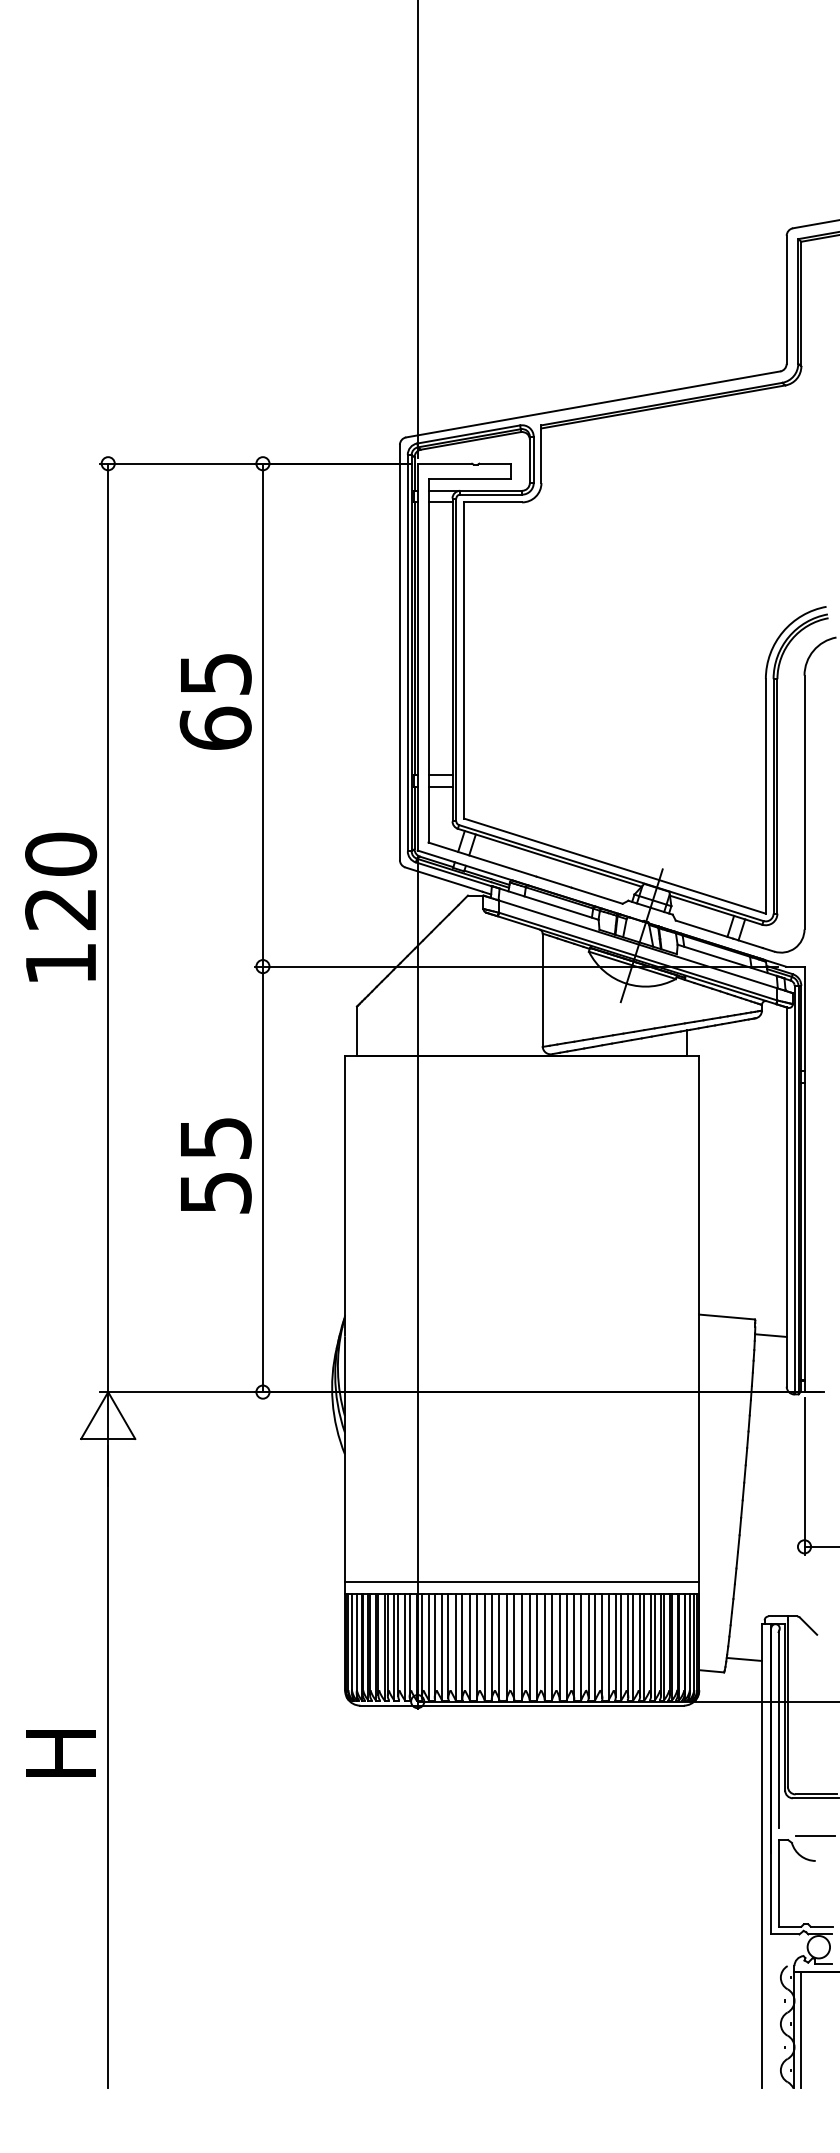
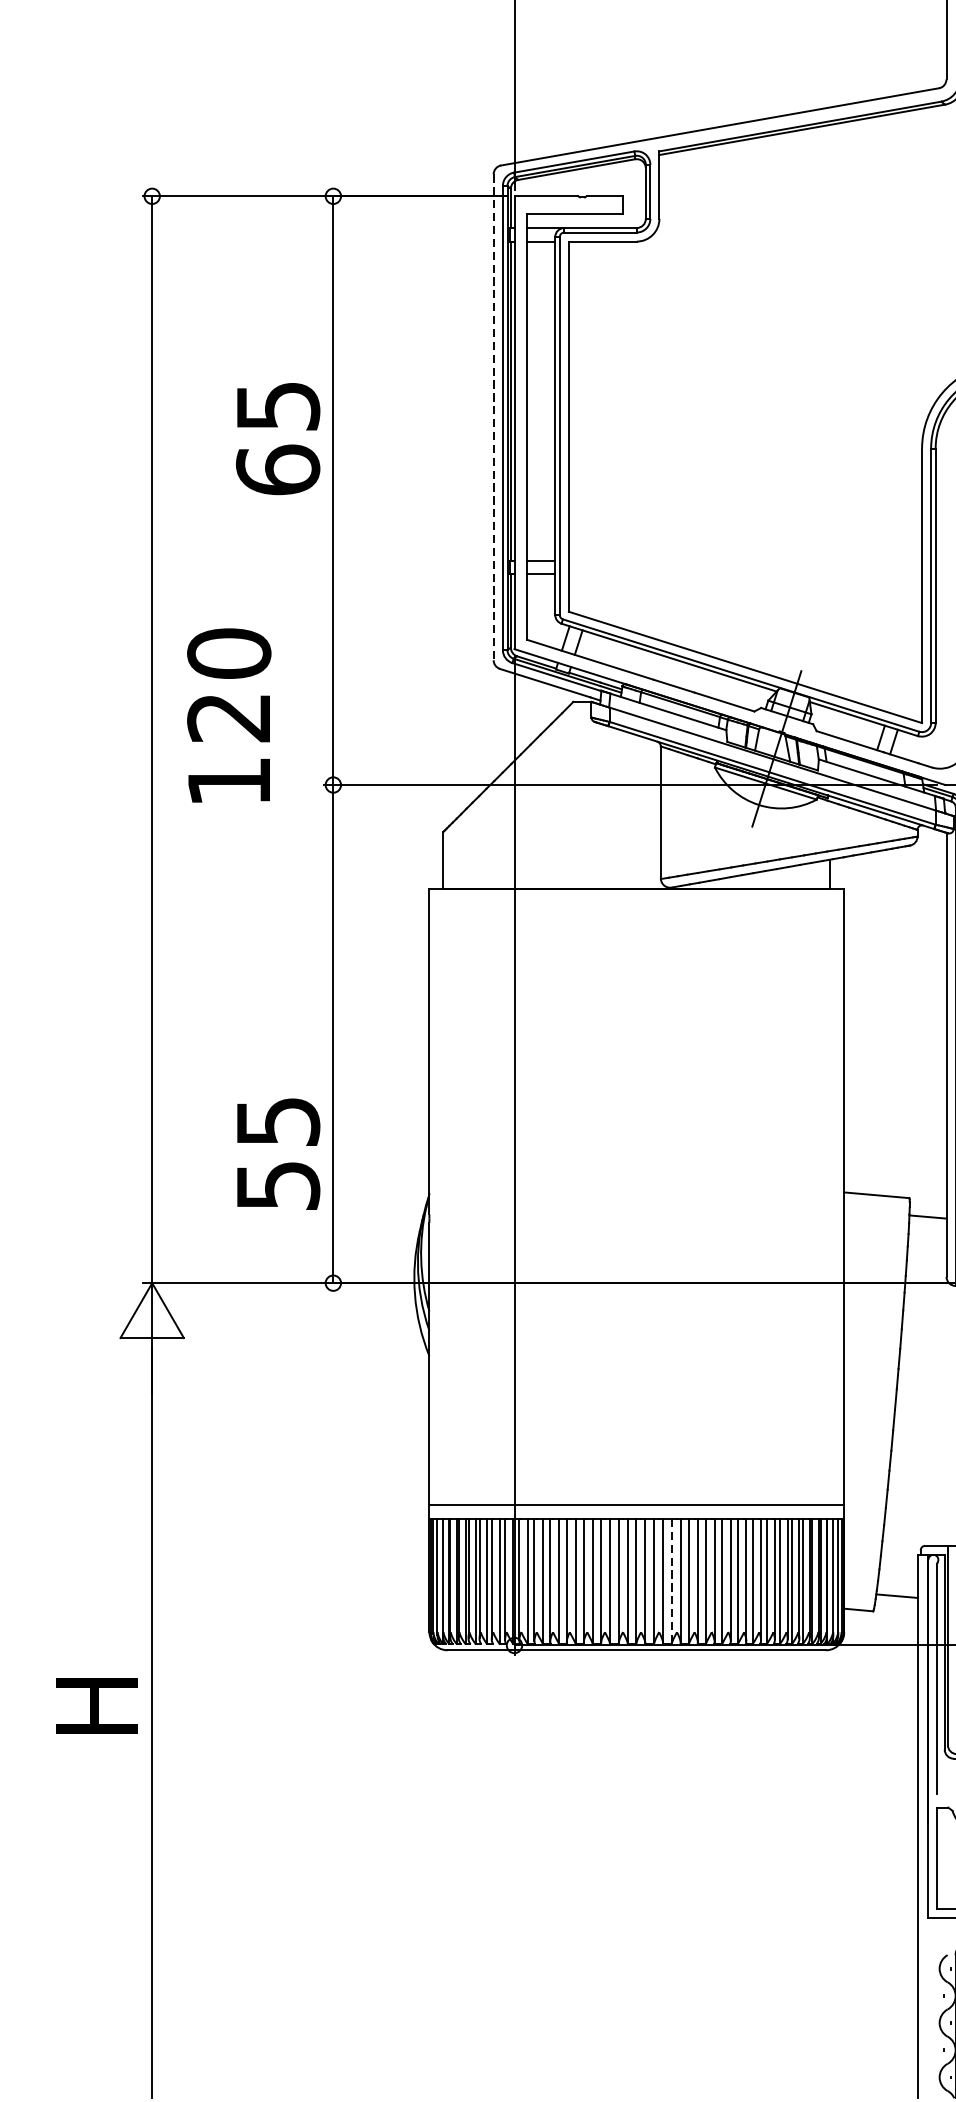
line: (399, 652) -> (493, 417), solid -> dashed
text: (215, 701) -> (277, 438), moved
text: (61, 906) -> (229, 714), moved
text: (216, 1165) -> (278, 1153), moved
line: (551, 1647) -> (671, 1582), solid -> dashed

